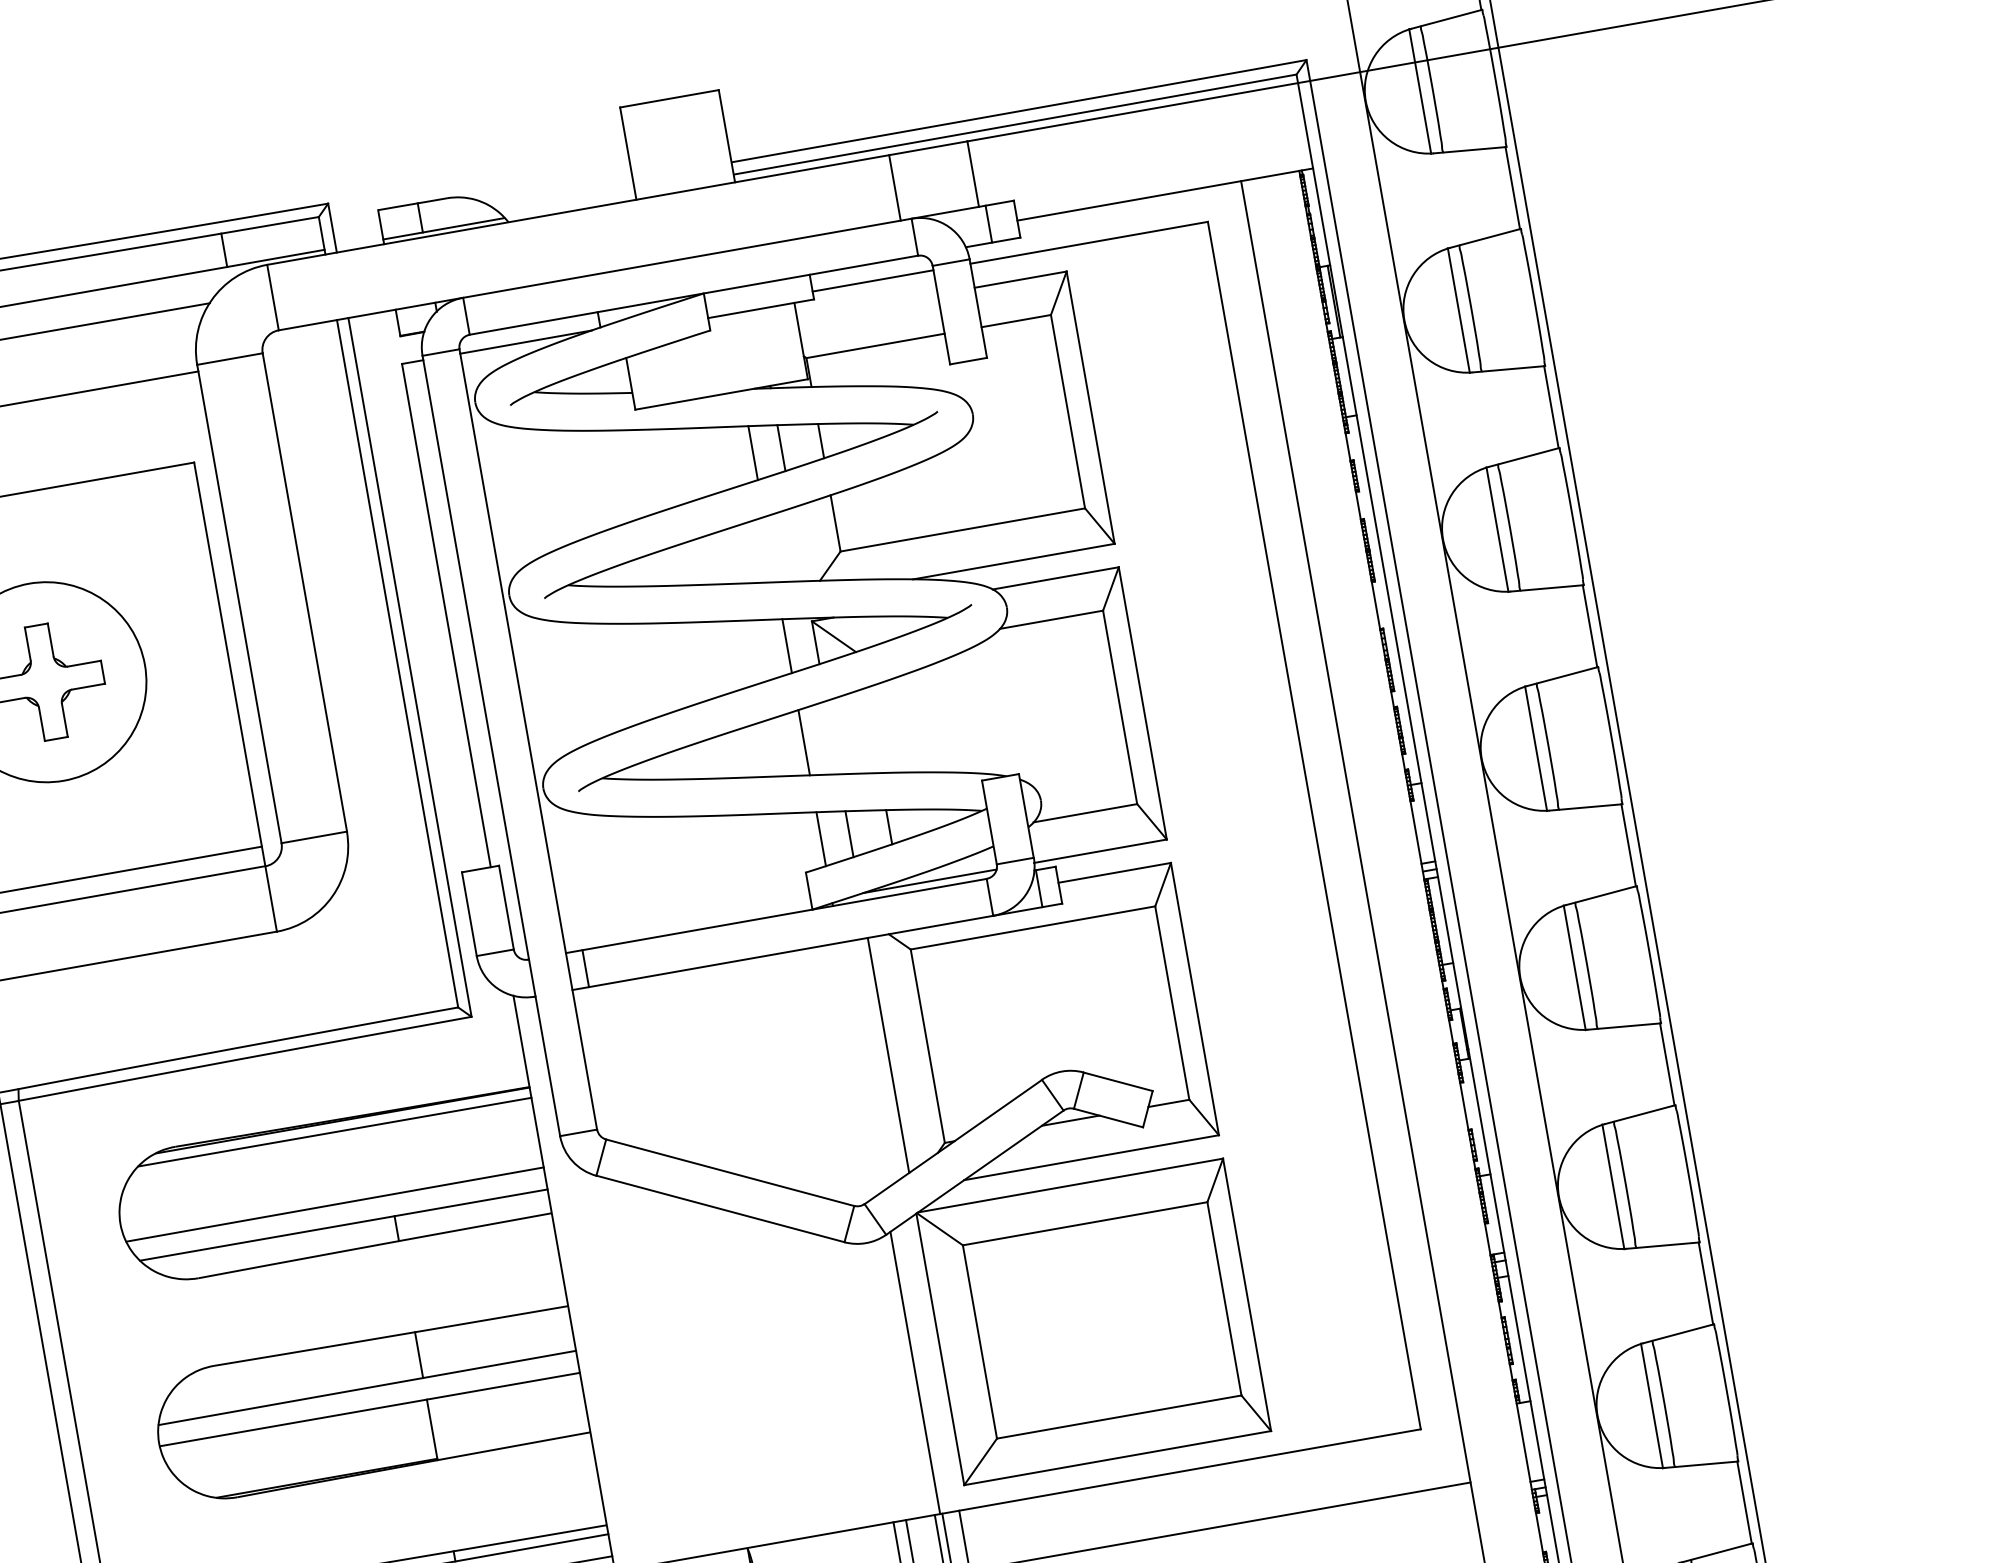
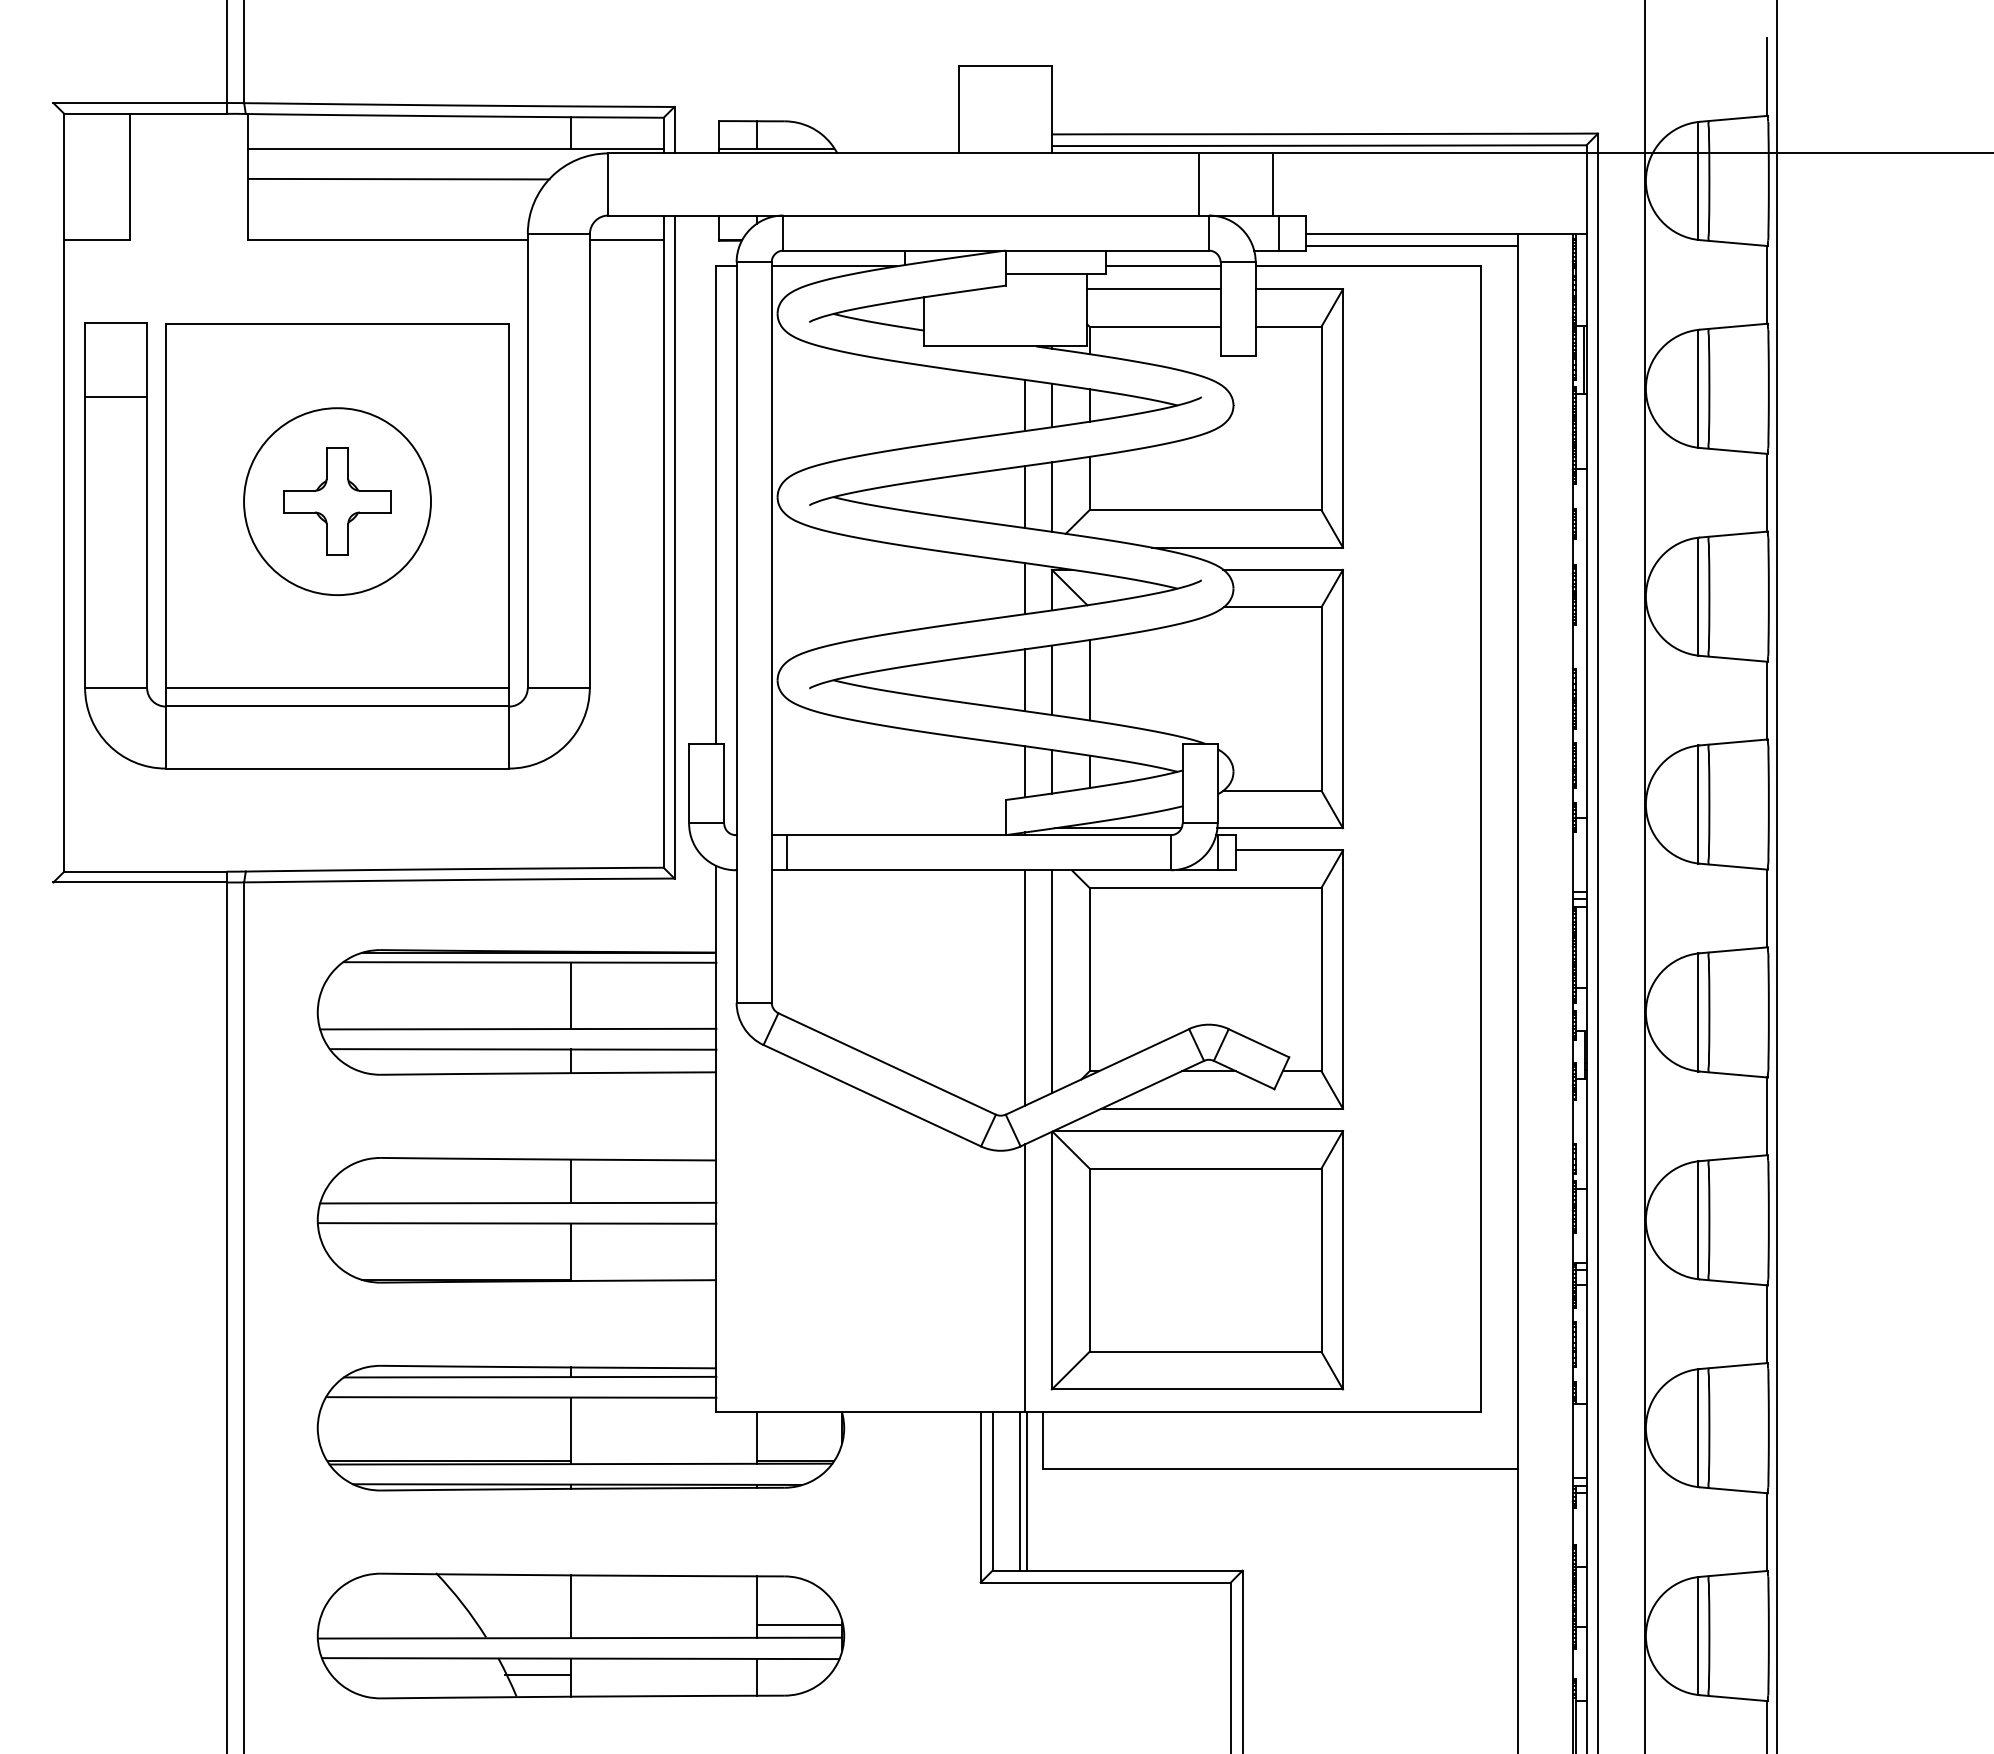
line: (1130, 212) -> (1411, 245), added
line: (866, 306) -> (1153, 289), added
line: (302, 353) -> (626, 240), added
line: (797, 544) -> (1051, 496), added
line: (770, 550) -> (1025, 497), added
line: (872, 730) -> (1089, 680), added
line: (832, 738) -> (1051, 680), added
line: (861, 1066) -> (1025, 987), added
line: (384, 1159) -> (571, 995), added

